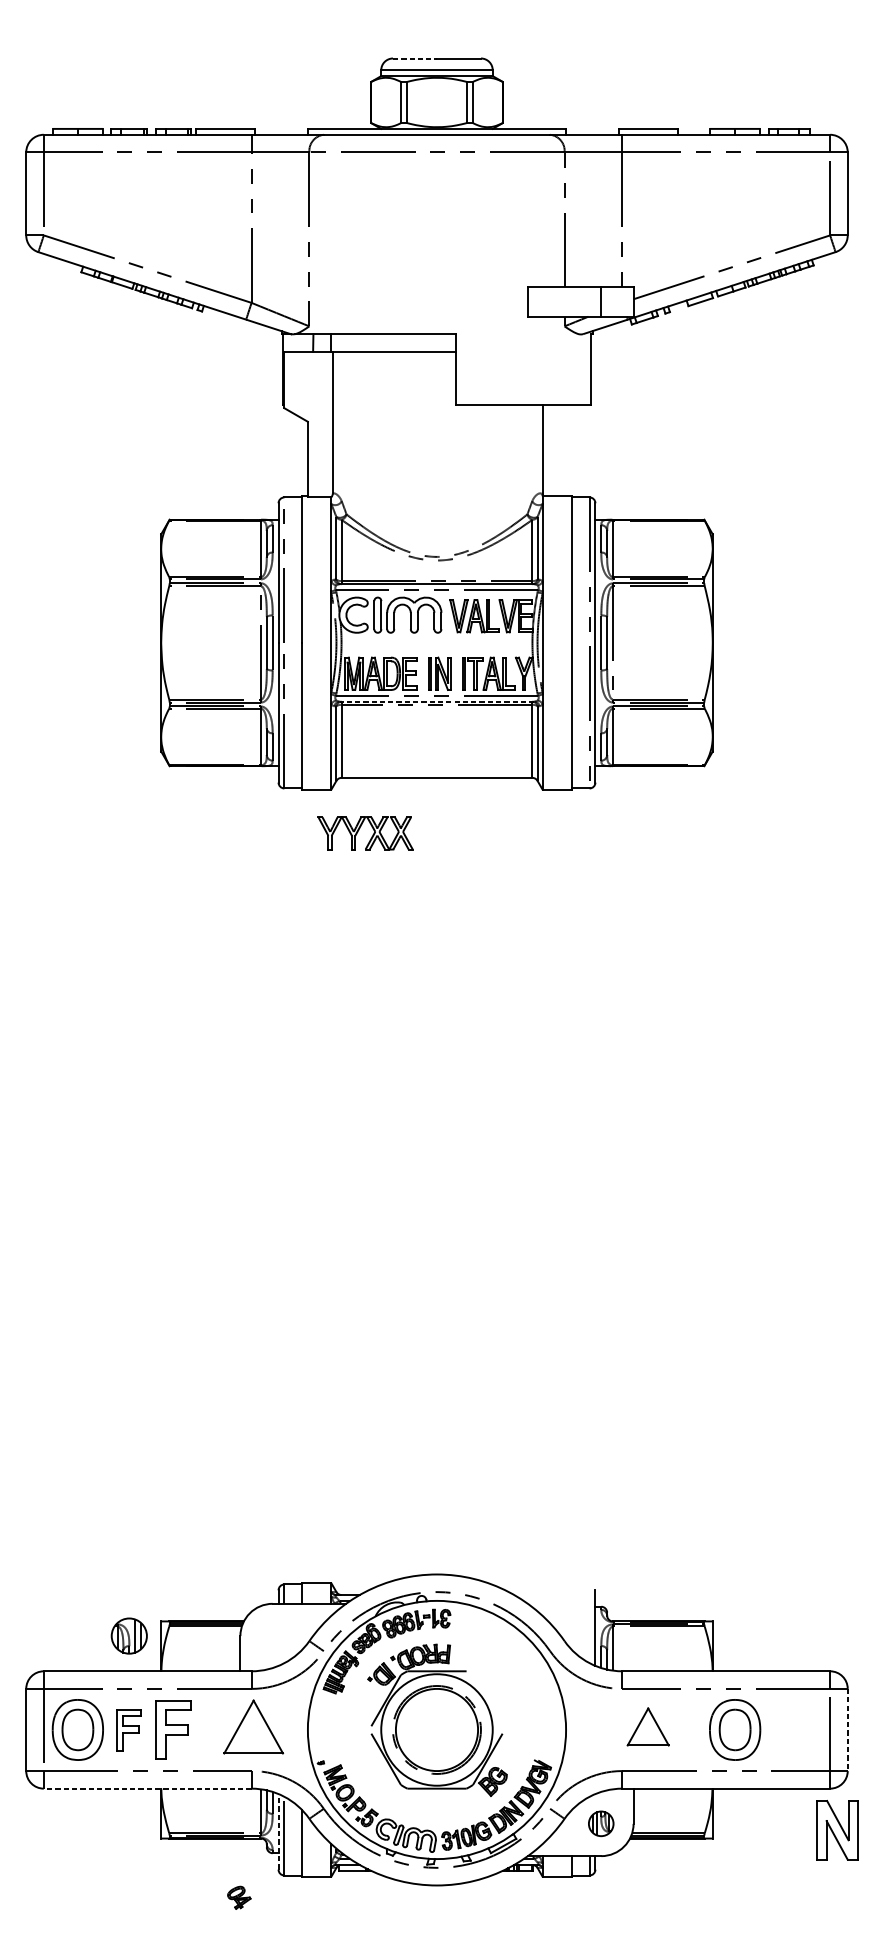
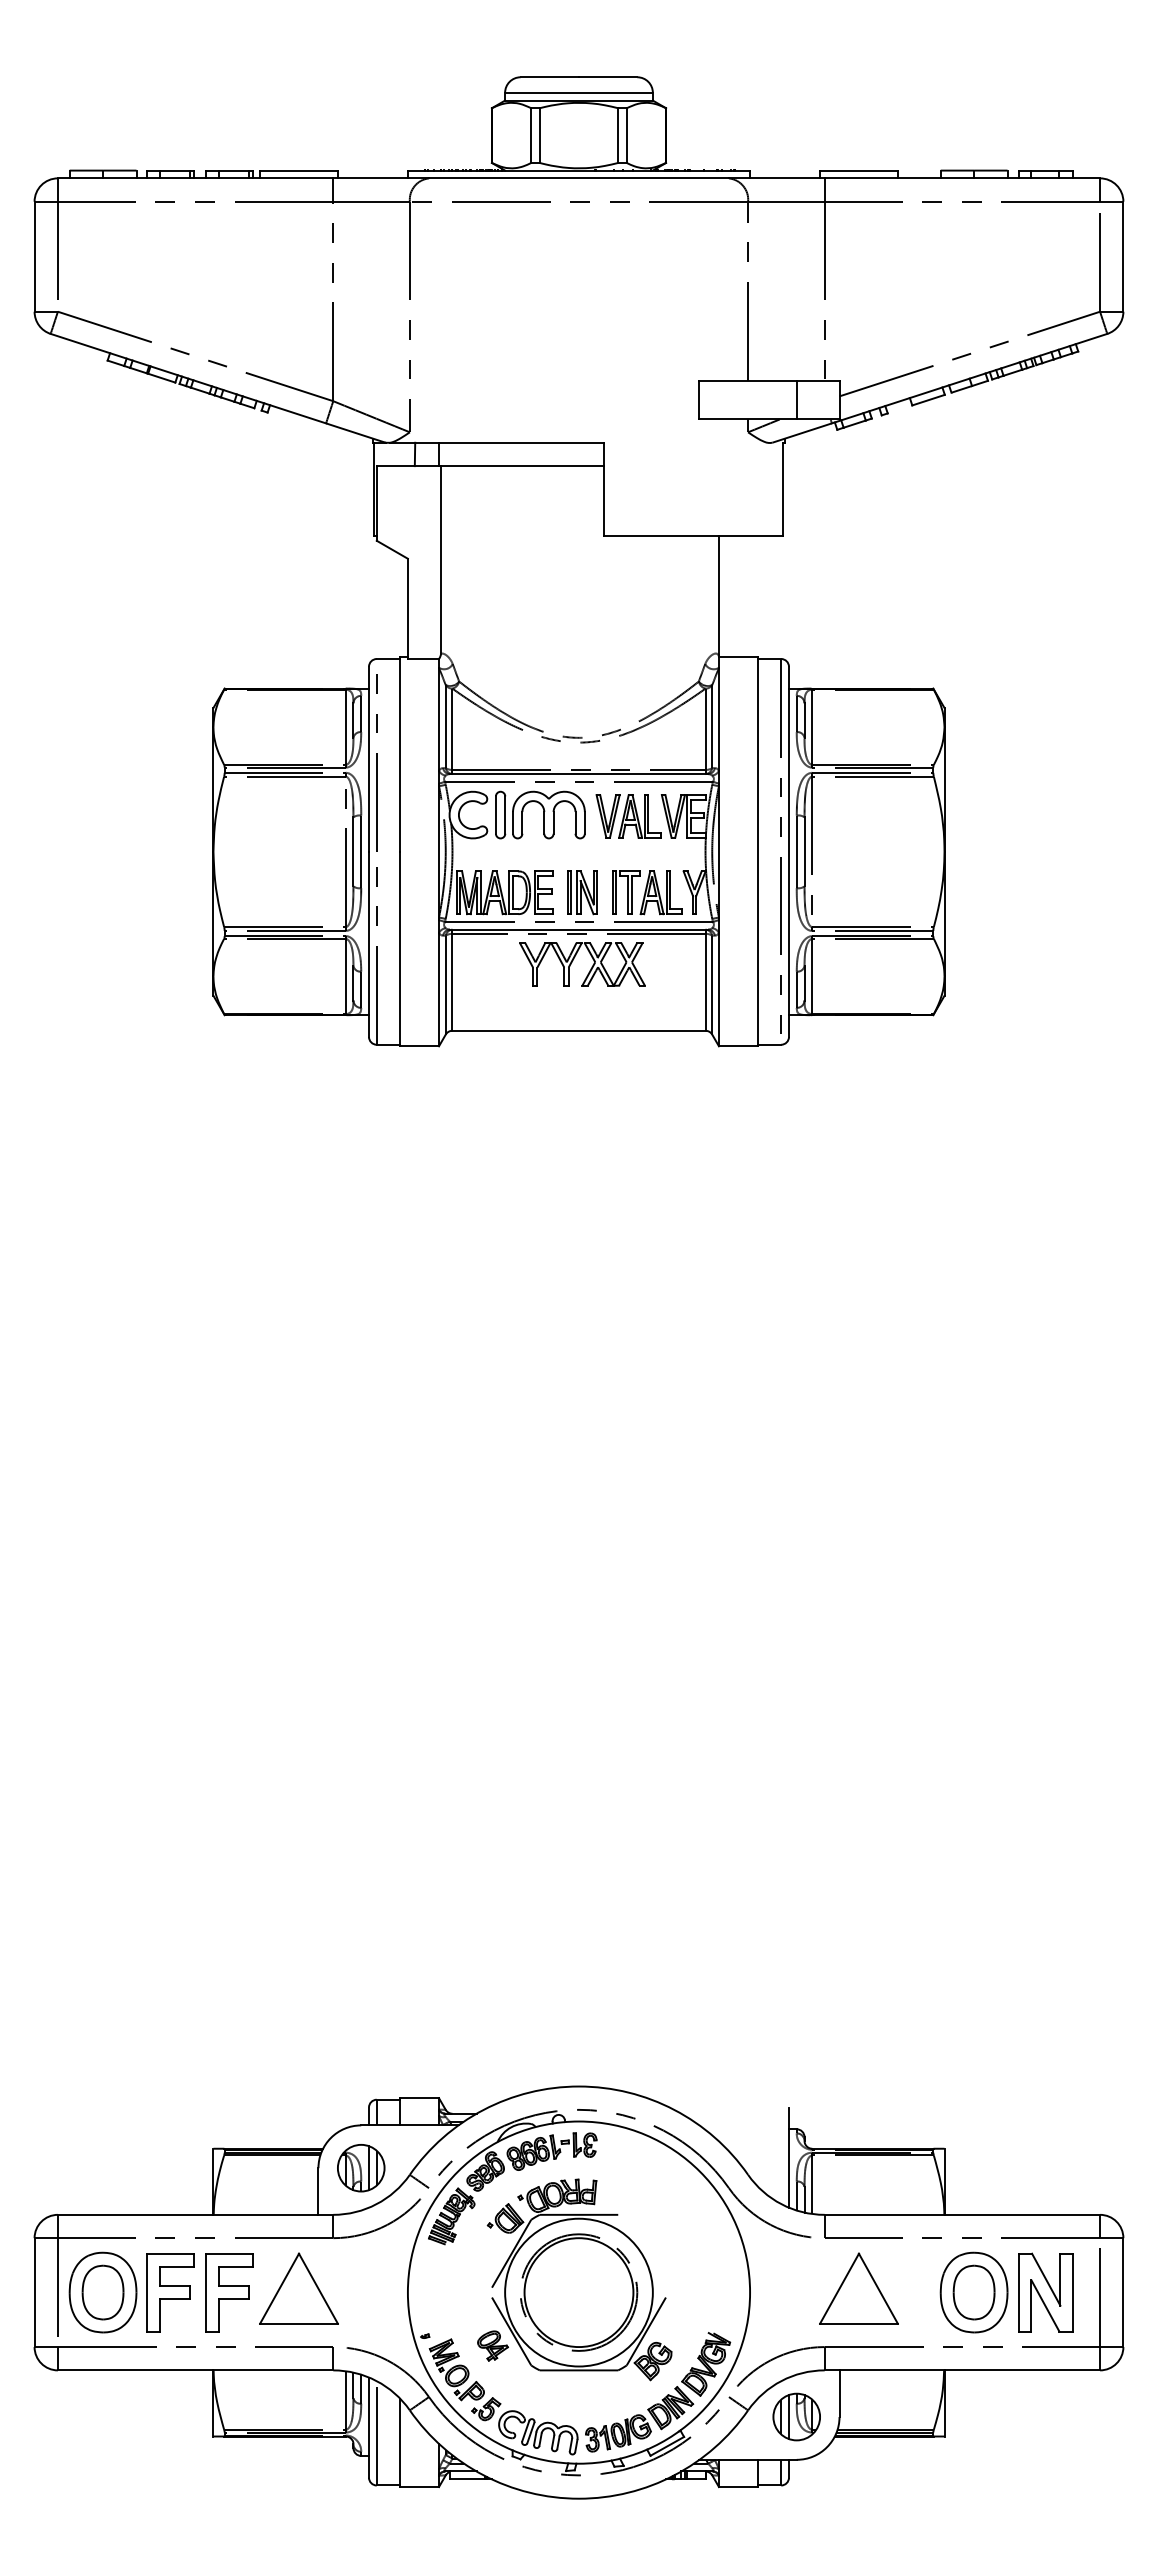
line: (415, 58) -> (550, 77), dashed -> solid
line: (436, 701) -> (578, 929), dashed -> solid
part: (371, 836) -> (590, 968), moved
part: (129, 1636) -> (361, 2168), moved
part: (253, 1726) -> (298, 2288), moved
part: (647, 1726) -> (858, 2288), size x1.43
part: (128, 1729) -> (170, 2292), size x1.43
line: (847, 1730) -> (1123, 2293), dashed -> solid
line: (147, 1788) -> (195, 2370), dashed -> solid
part: (601, 1823) -> (796, 2416), size x1.43
part: (837, 1830) -> (1045, 2292), moved
line: (278, 1831) -> (369, 2427), dashed -> solid
part: (238, 1897) -> (492, 2345), moved

